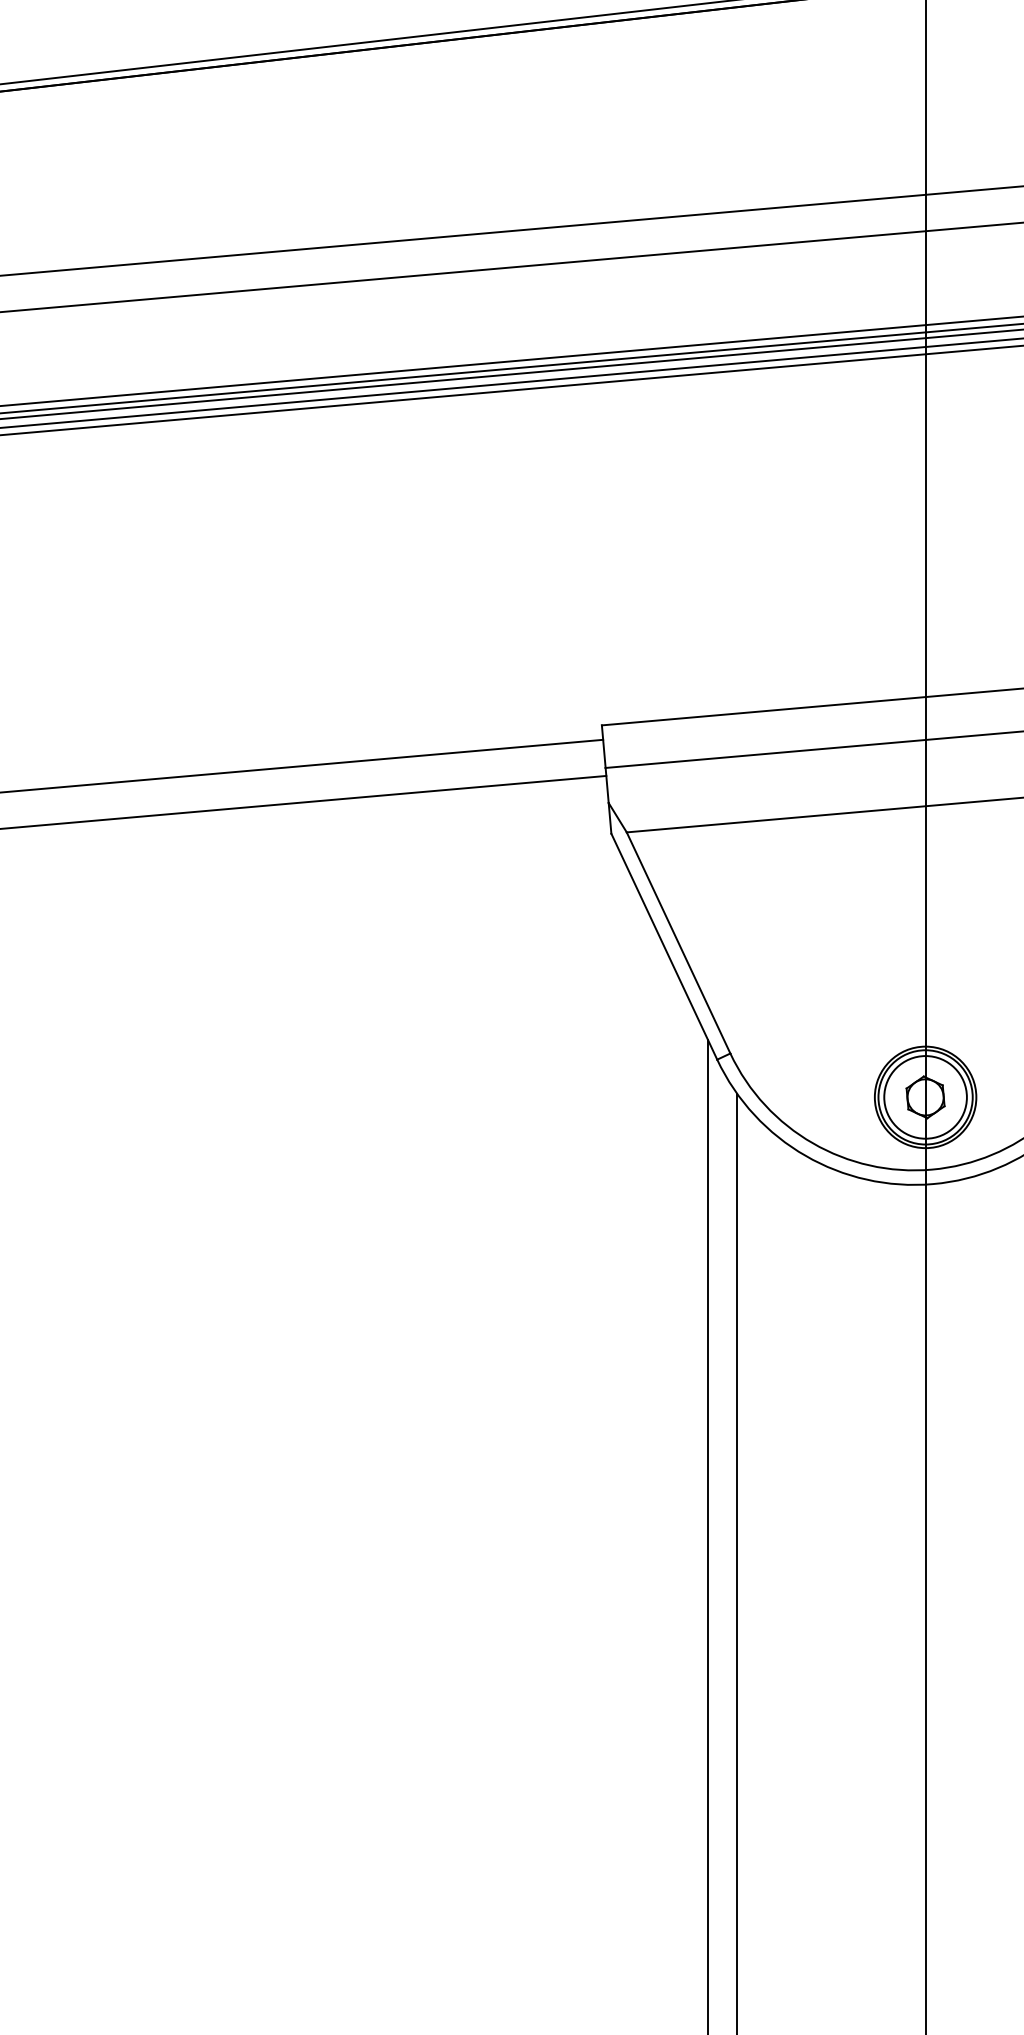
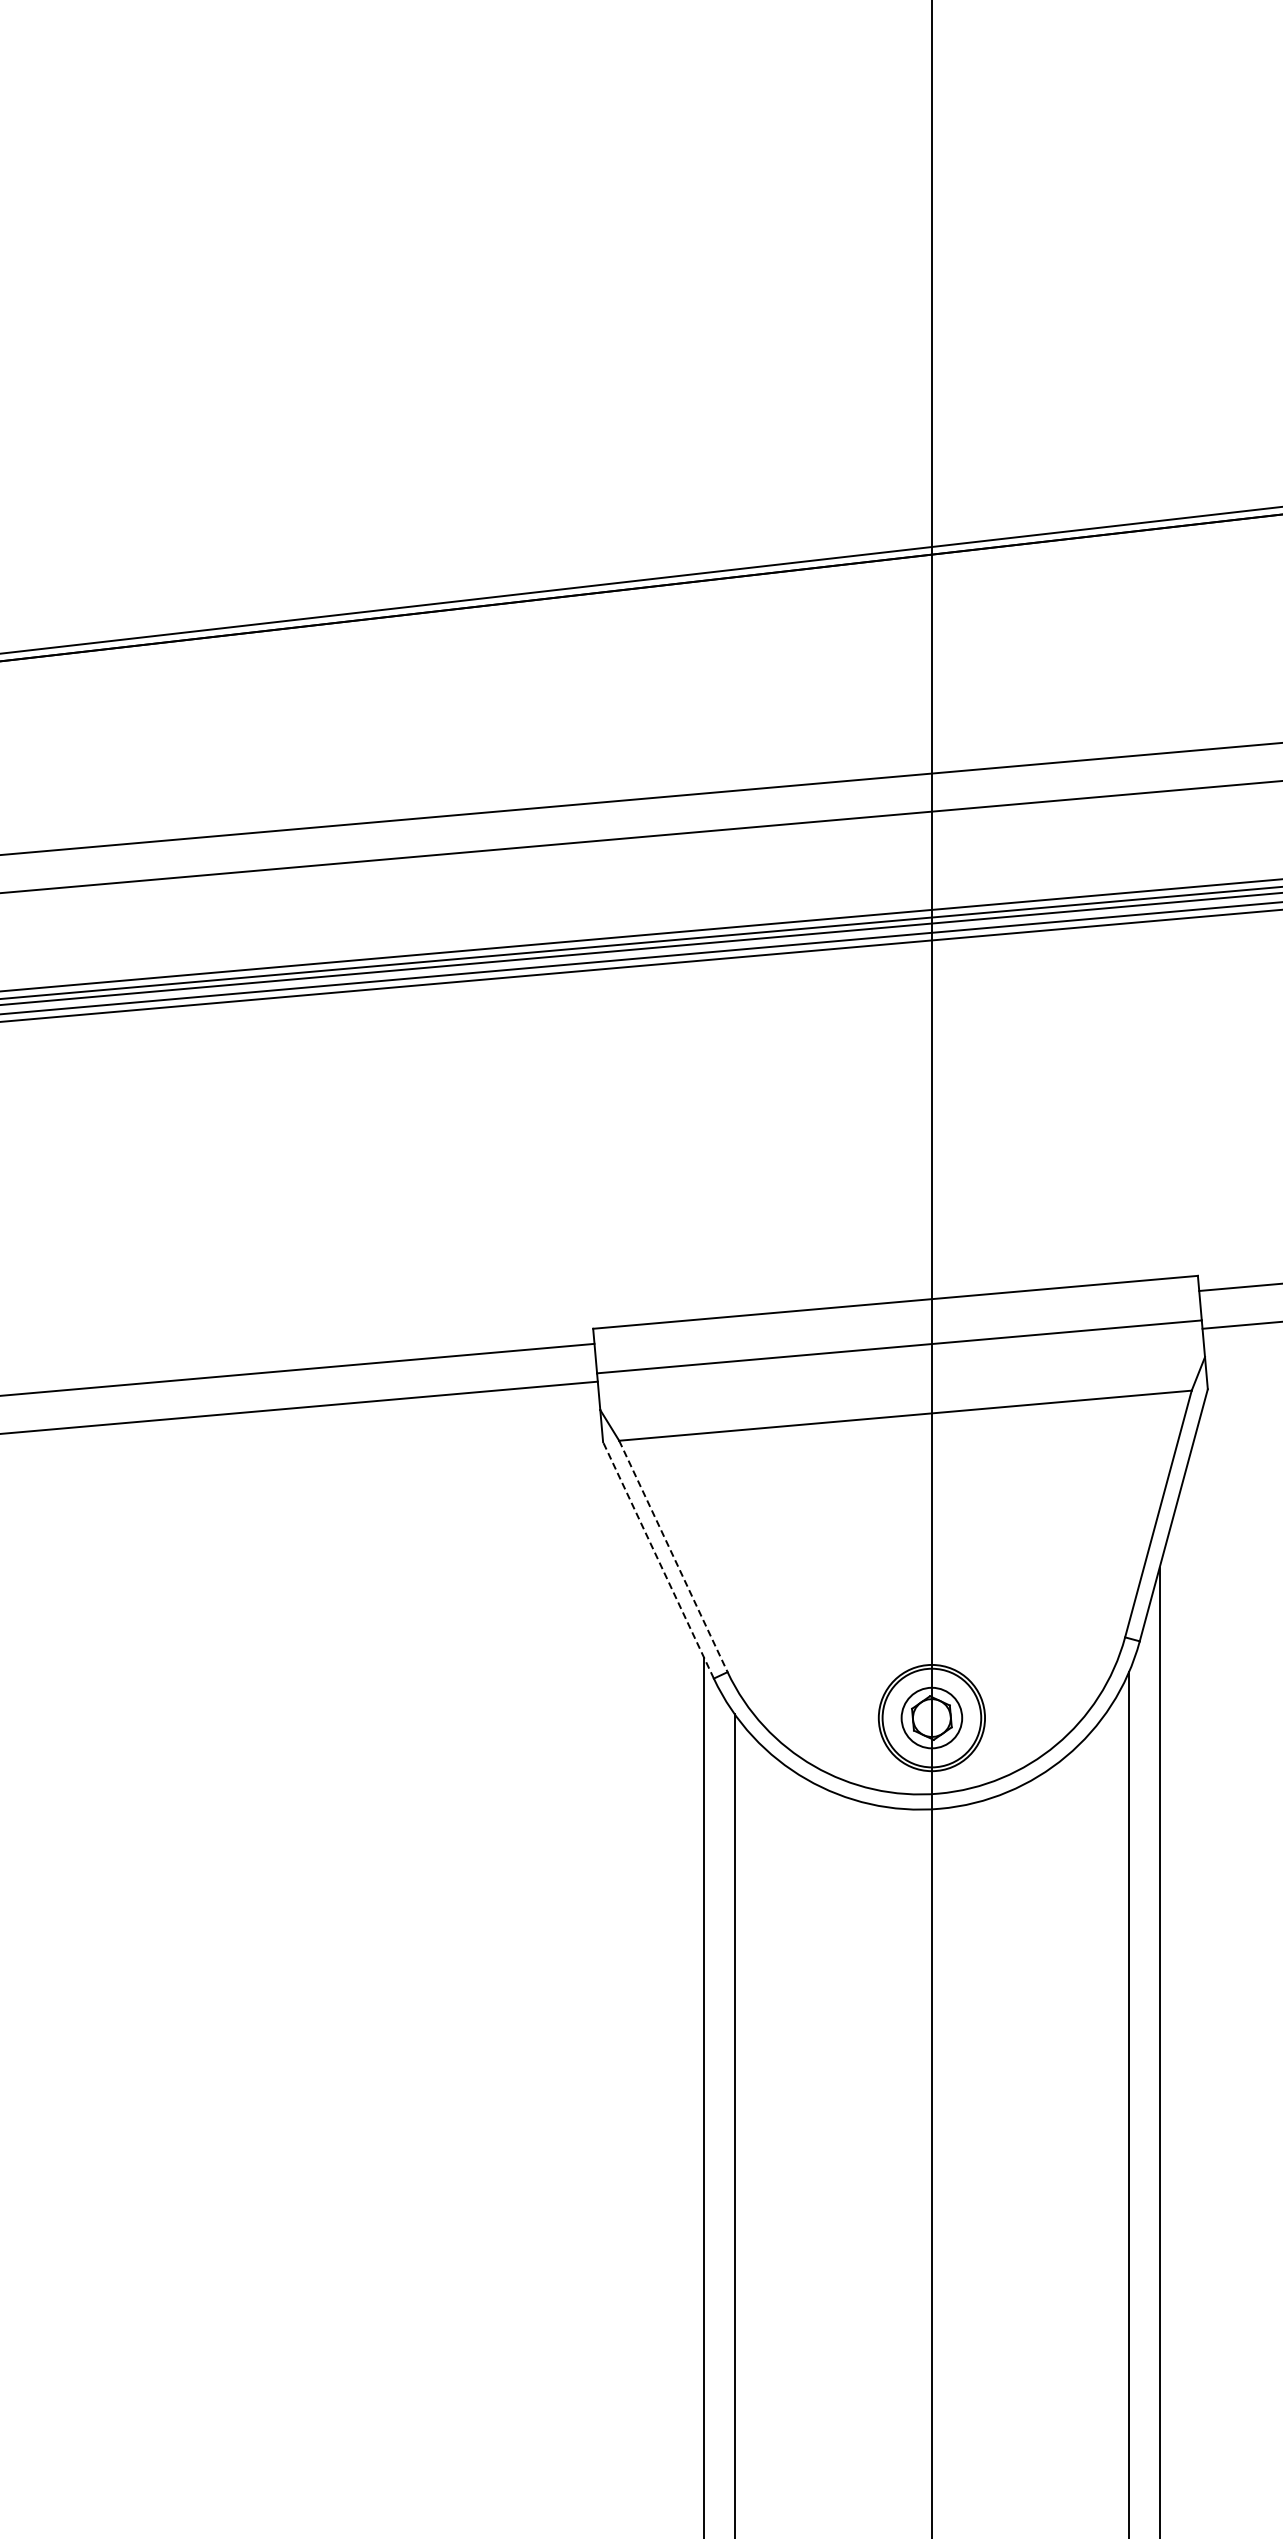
line: (678, 943) -> (673, 1556), solid -> dashed
line: (664, 946) -> (658, 1560), solid -> dashed
circle: (925, 1096) -> (931, 1717), size x0.7

